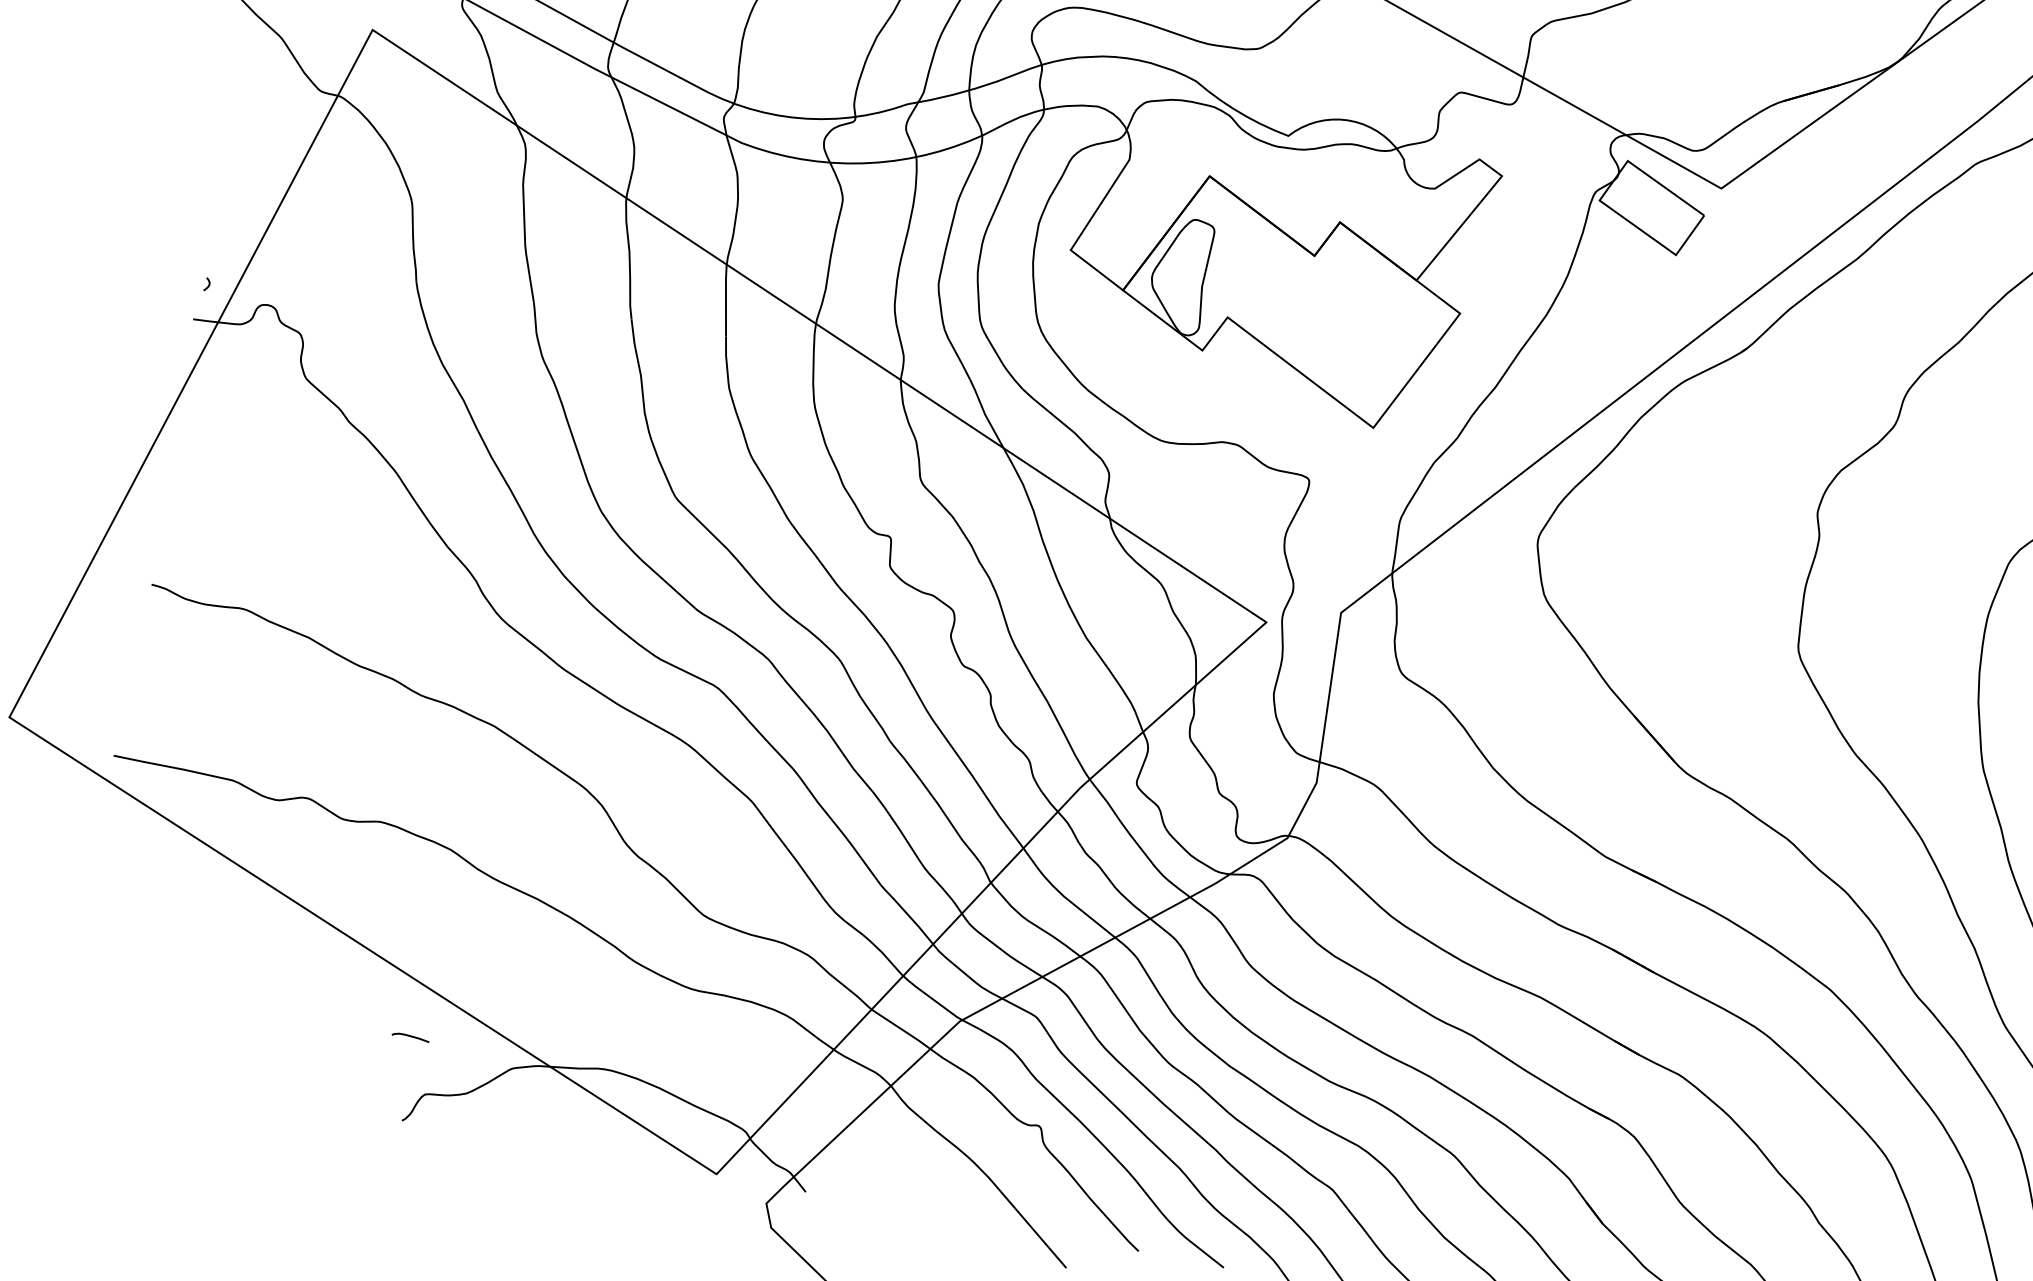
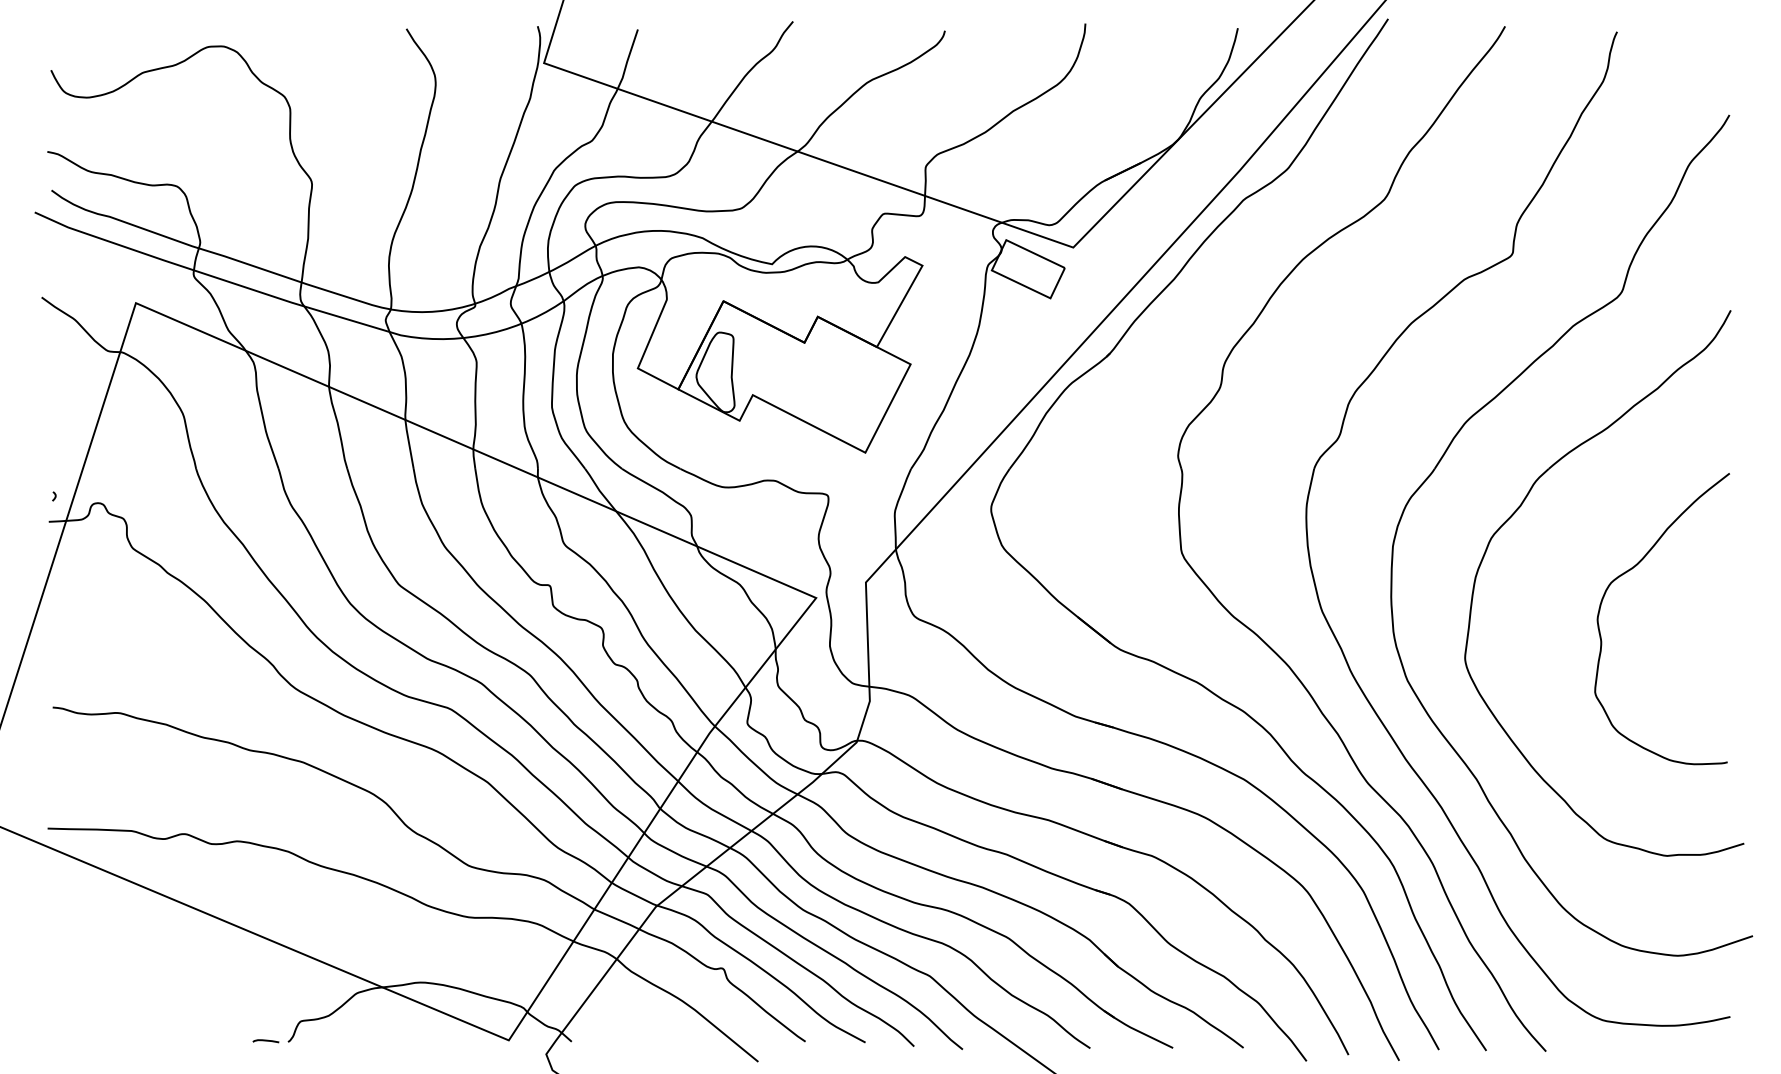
curve: (409, 1037) -> (265, 1041), moved

